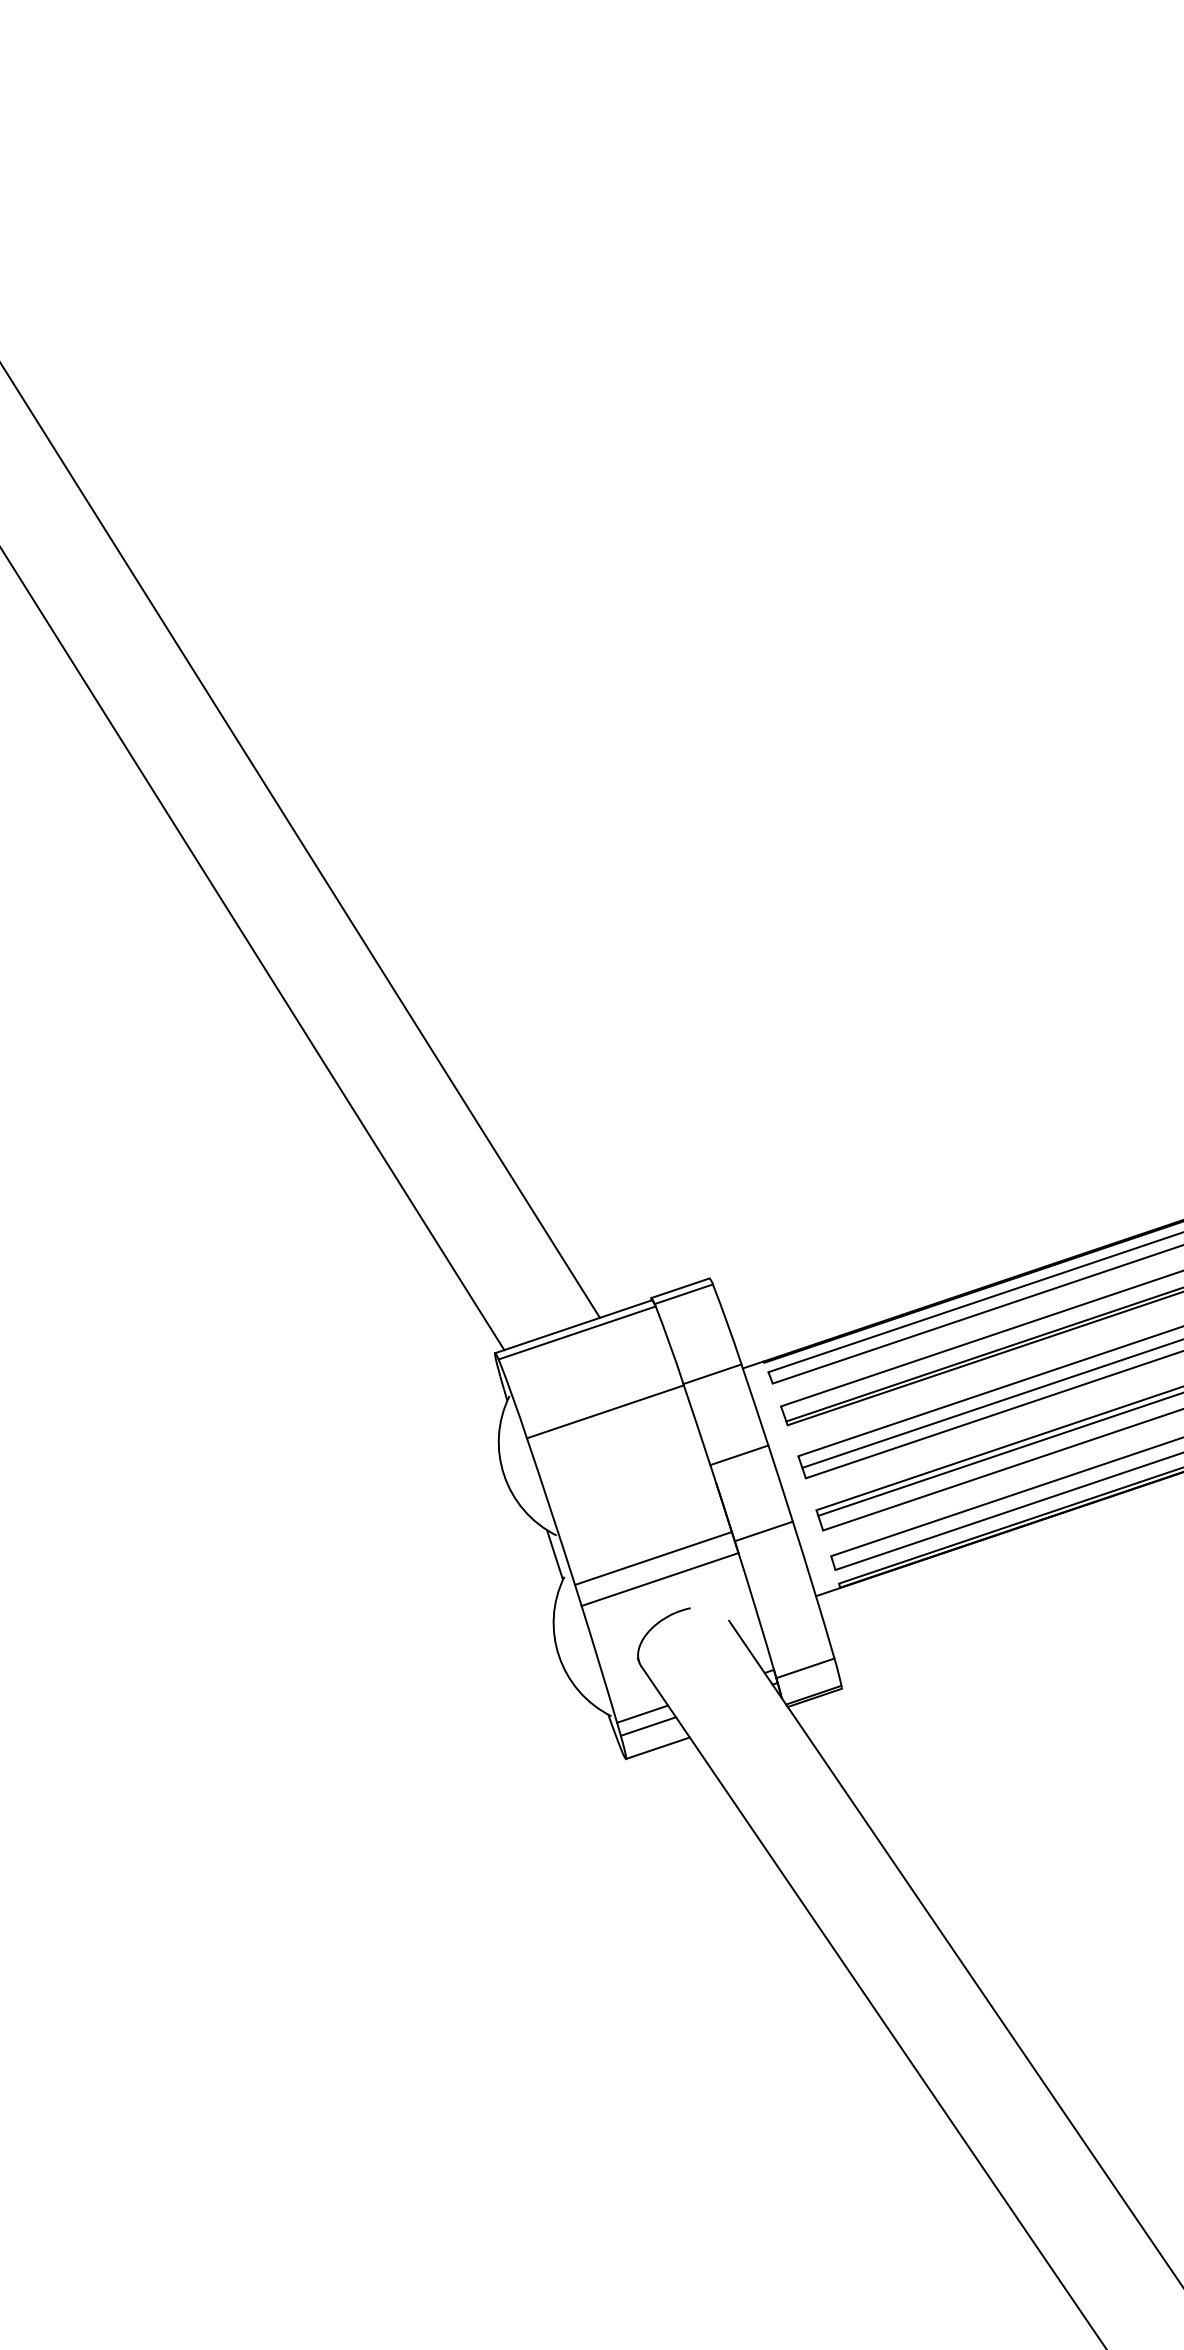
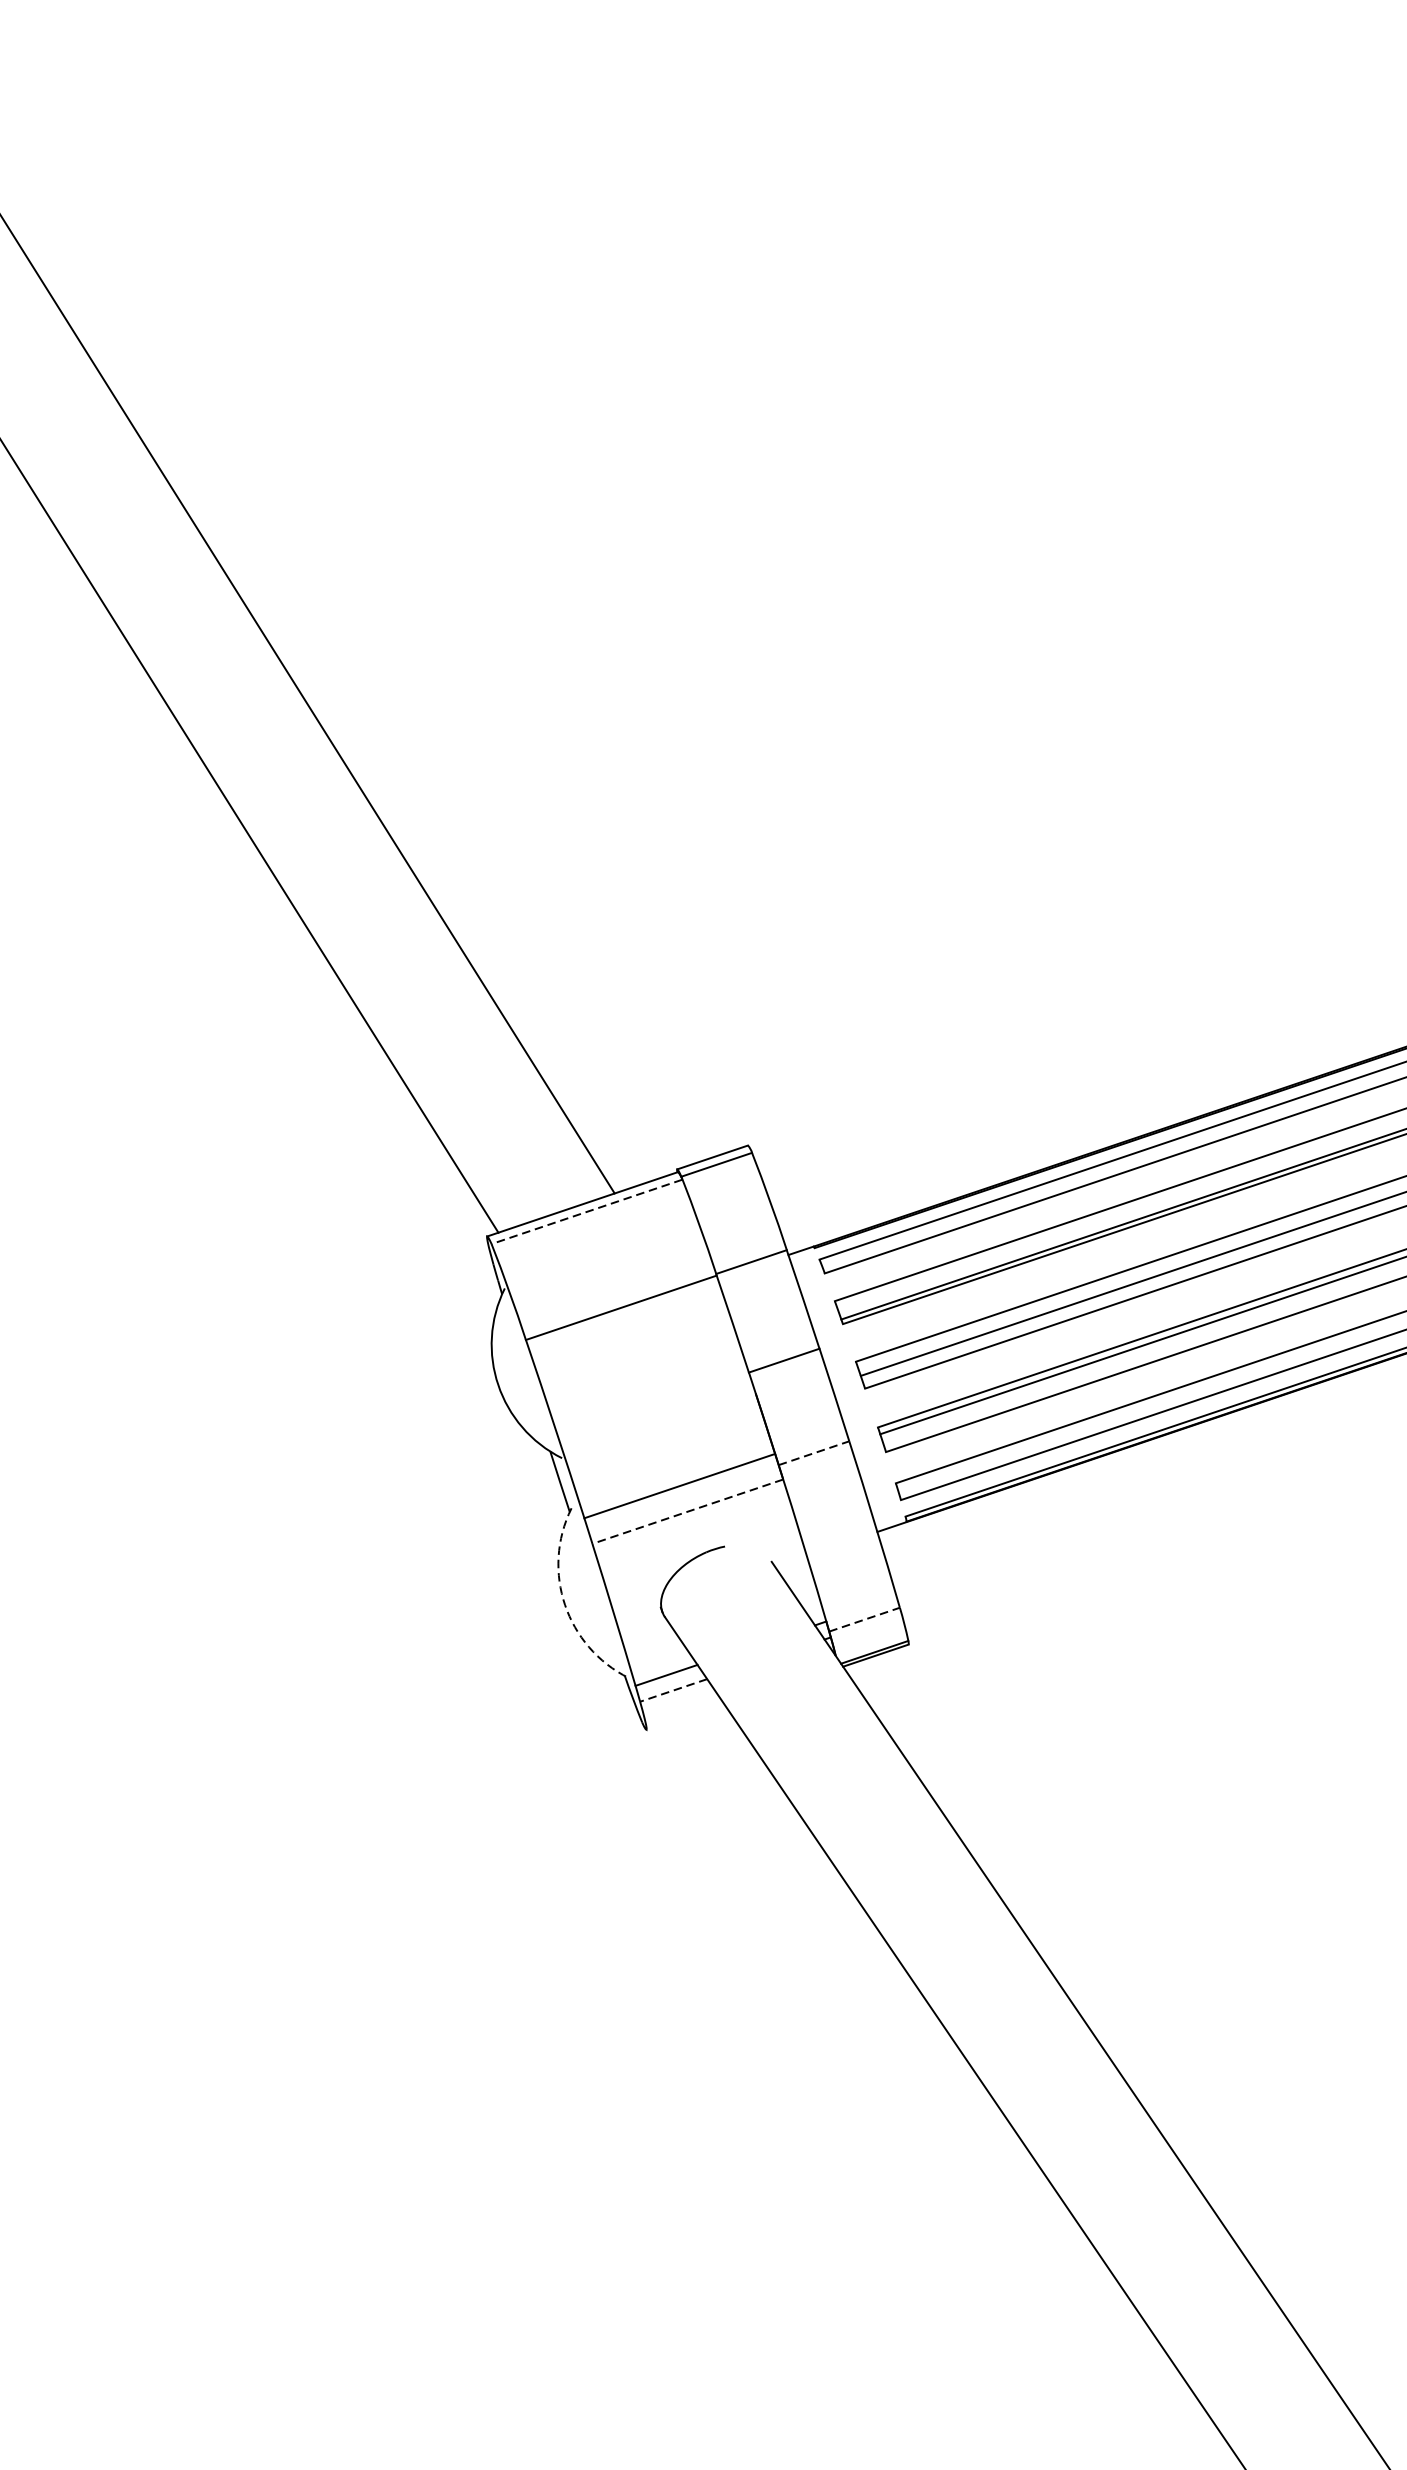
line: (577, 1333) -> (587, 1212), solid -> dashed
line: (763, 1531) -> (813, 1453), solid -> dashed
line: (660, 1579) -> (688, 1511), solid -> dashed
arc: (559, 1656) -> (565, 1605), solid -> dashed
line: (805, 1668) -> (864, 1619), solid -> dashed
line: (647, 1726) -> (672, 1690), solid -> dashed
line: (657, 1747) -> (684, 1715), removed

